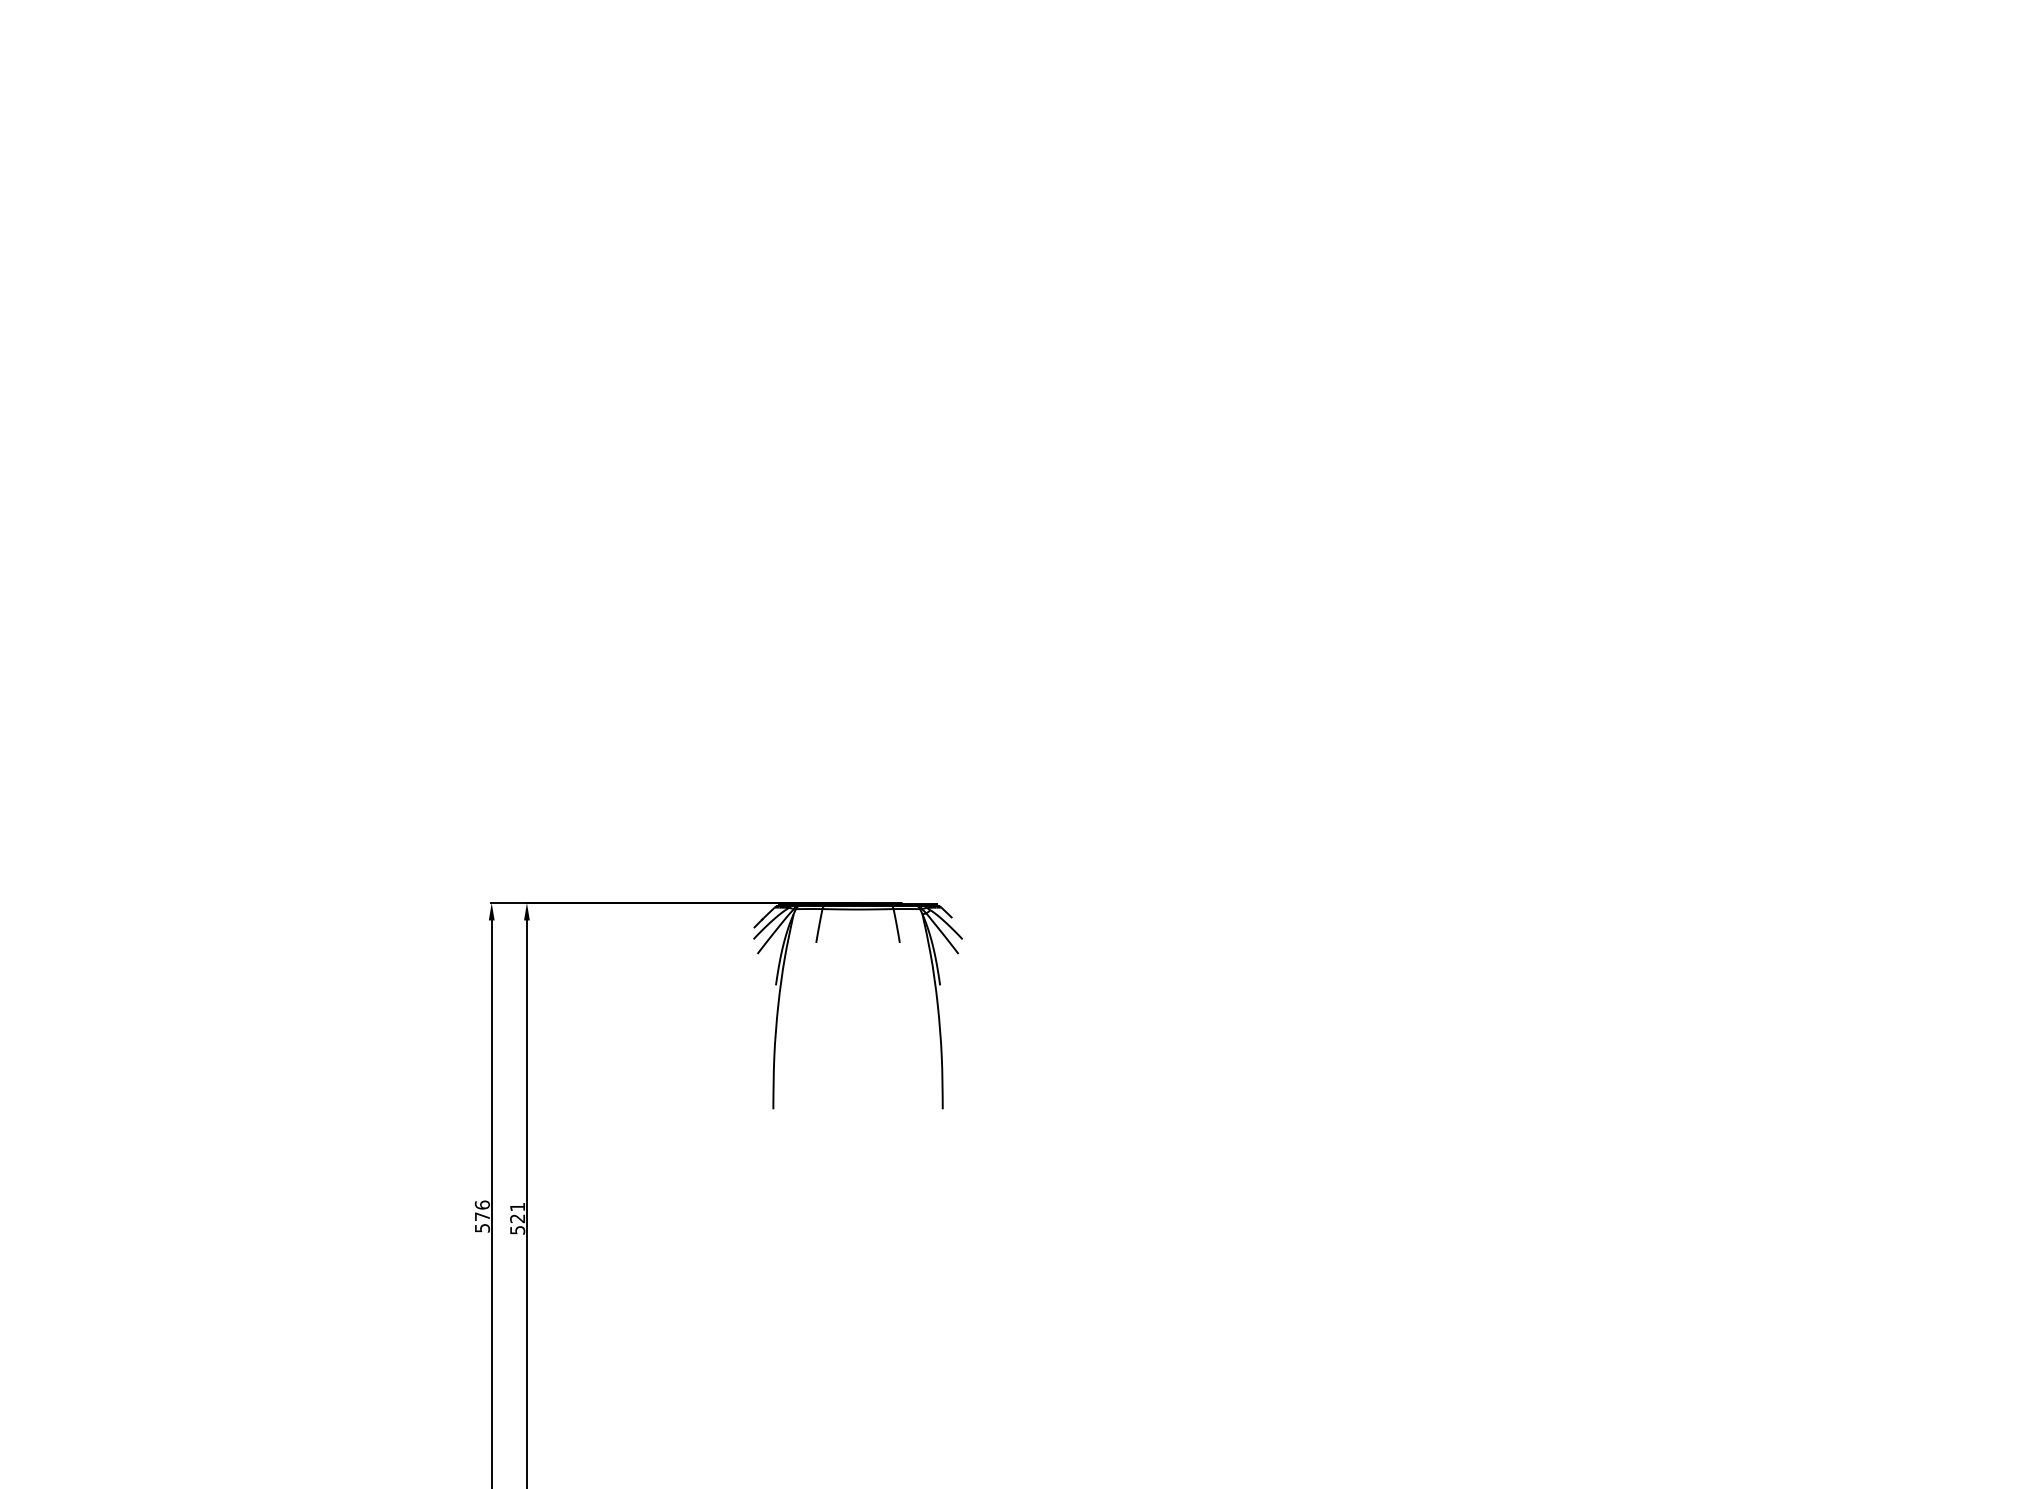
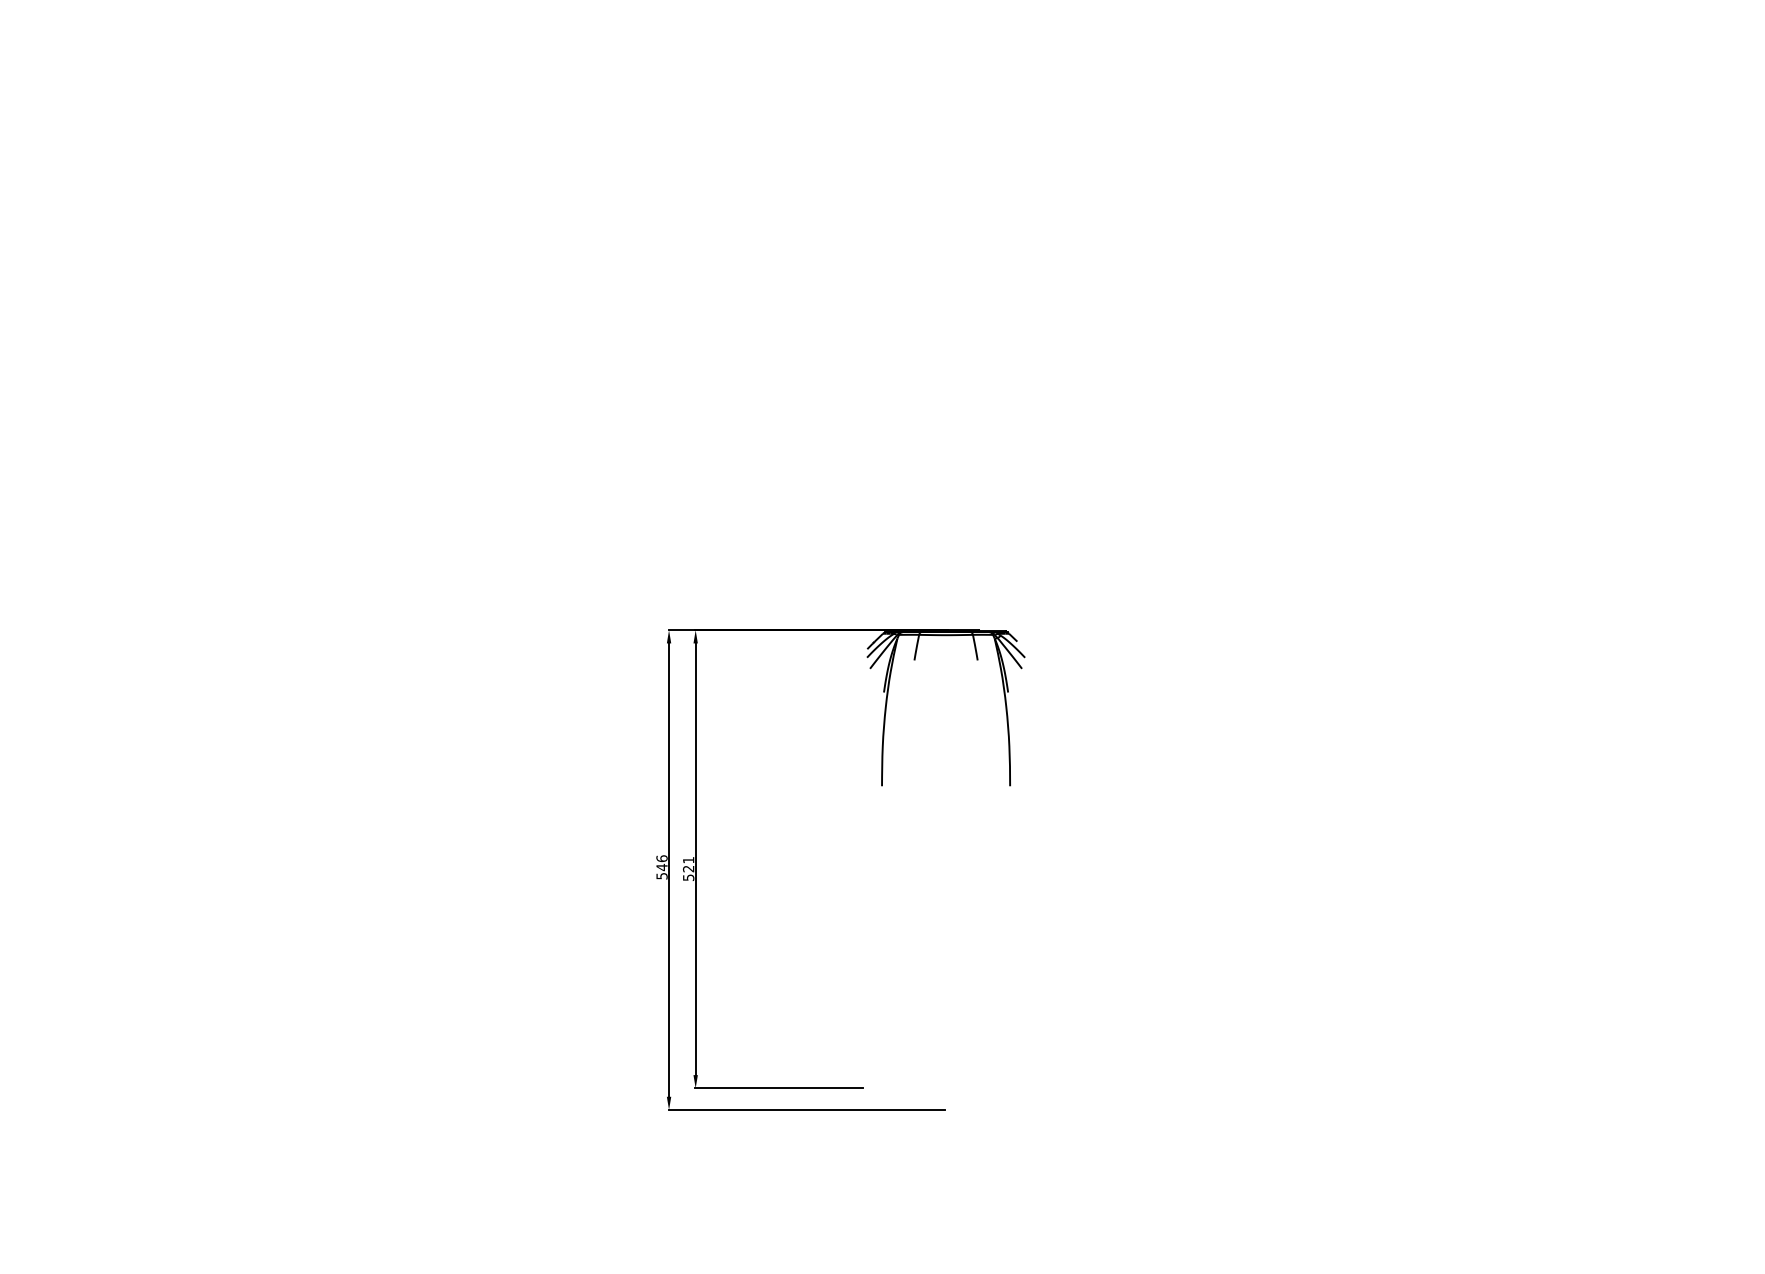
text: (481, 1216) -> (661, 867), 576 -> 546

